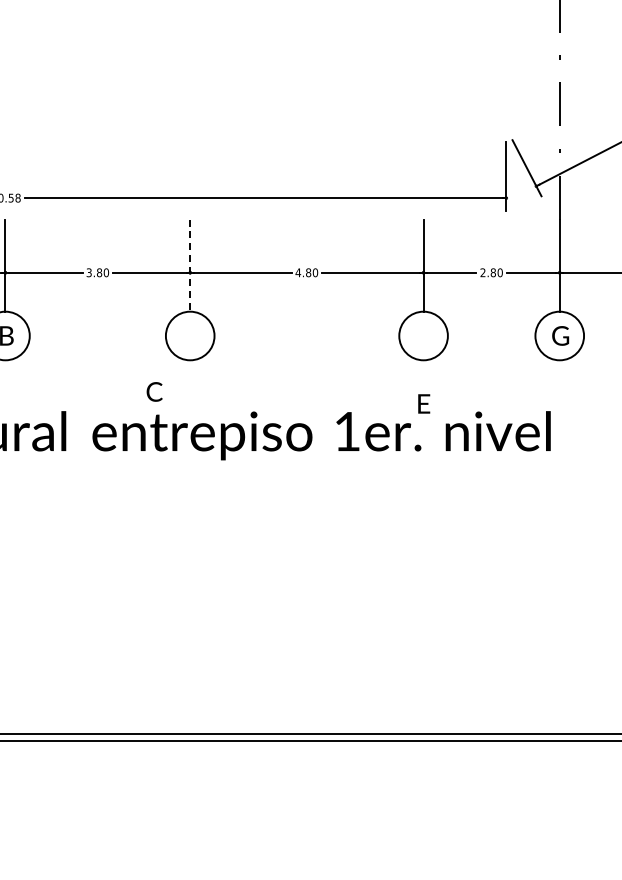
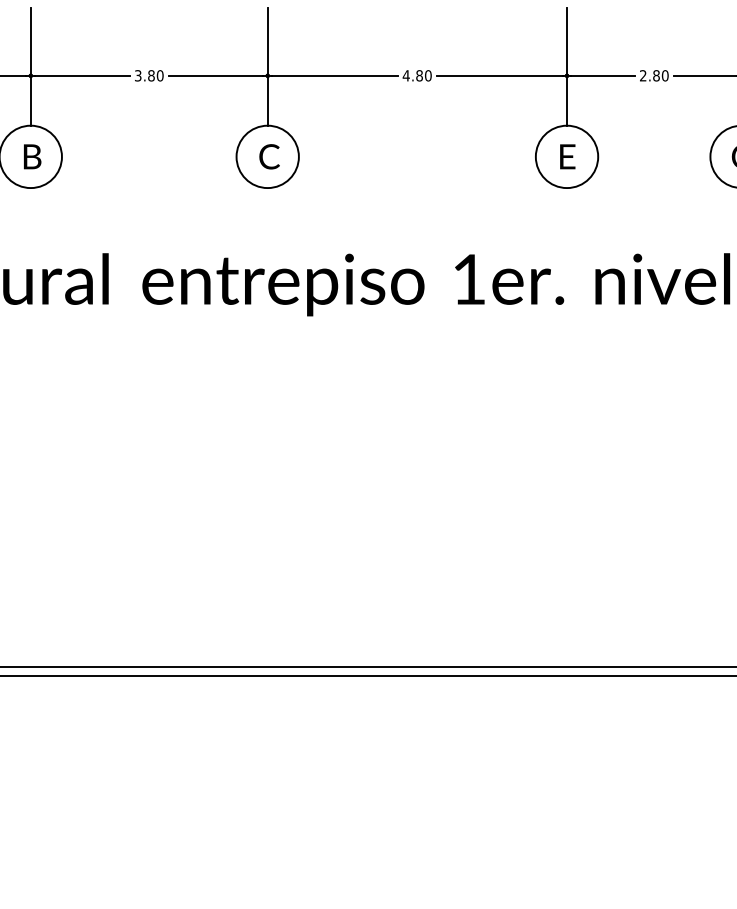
line: (190, 266) -> (268, 67), dashed -> solid
text: (154, 391) -> (269, 156), moved
text: (424, 403) -> (568, 156), moved

